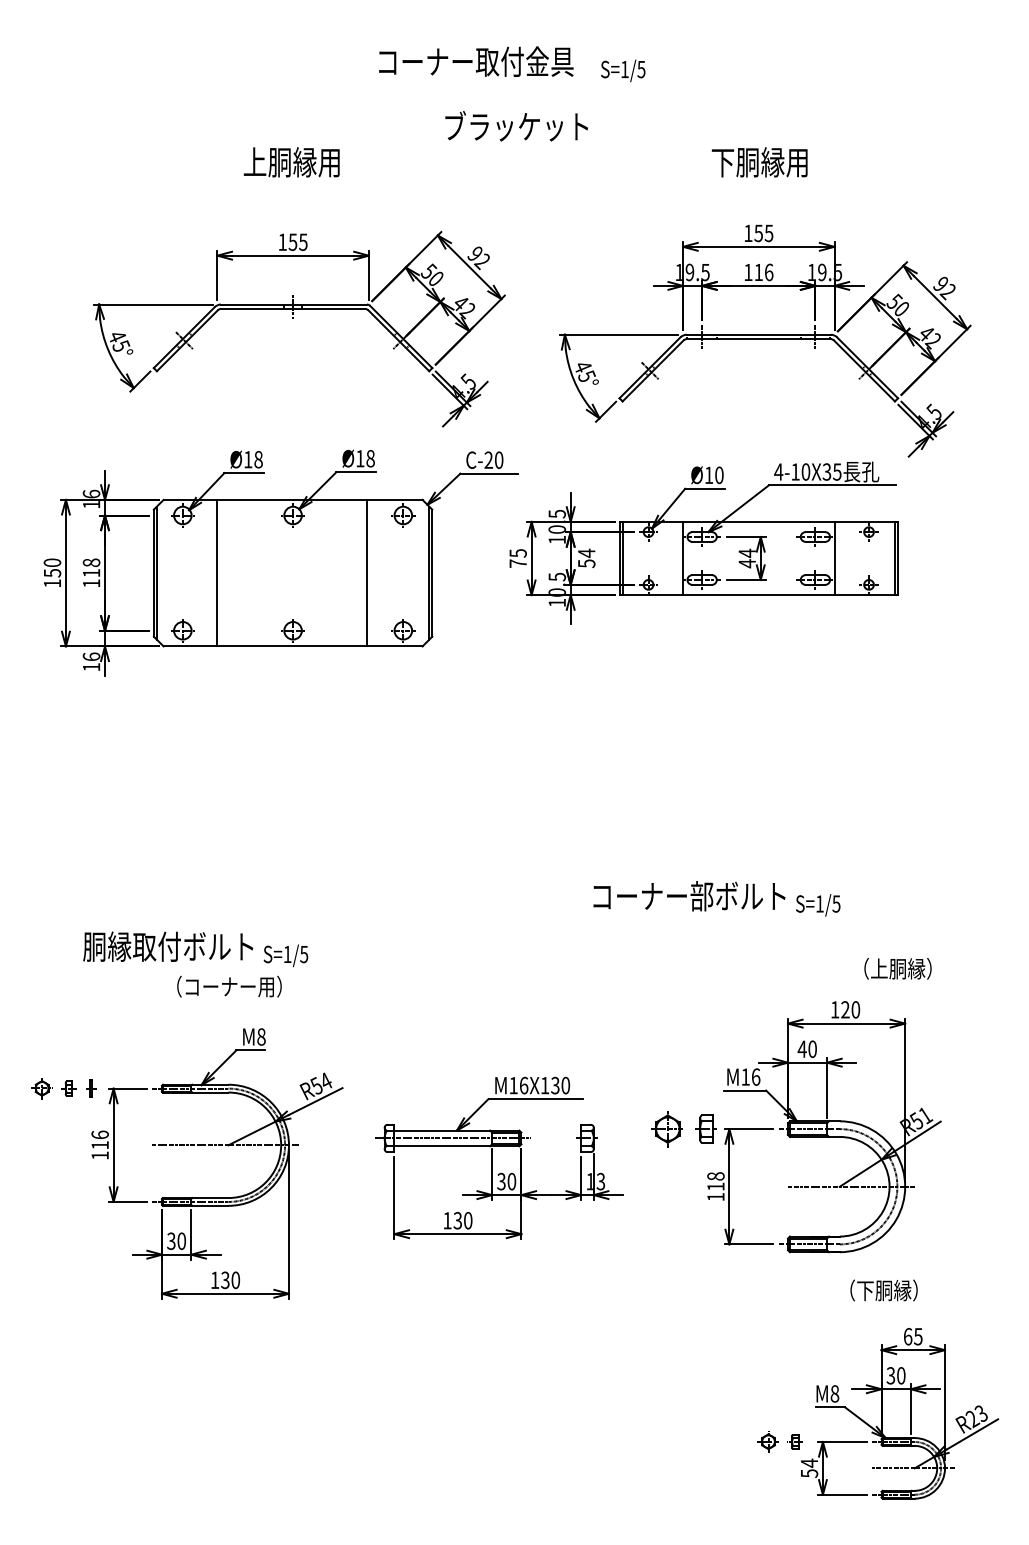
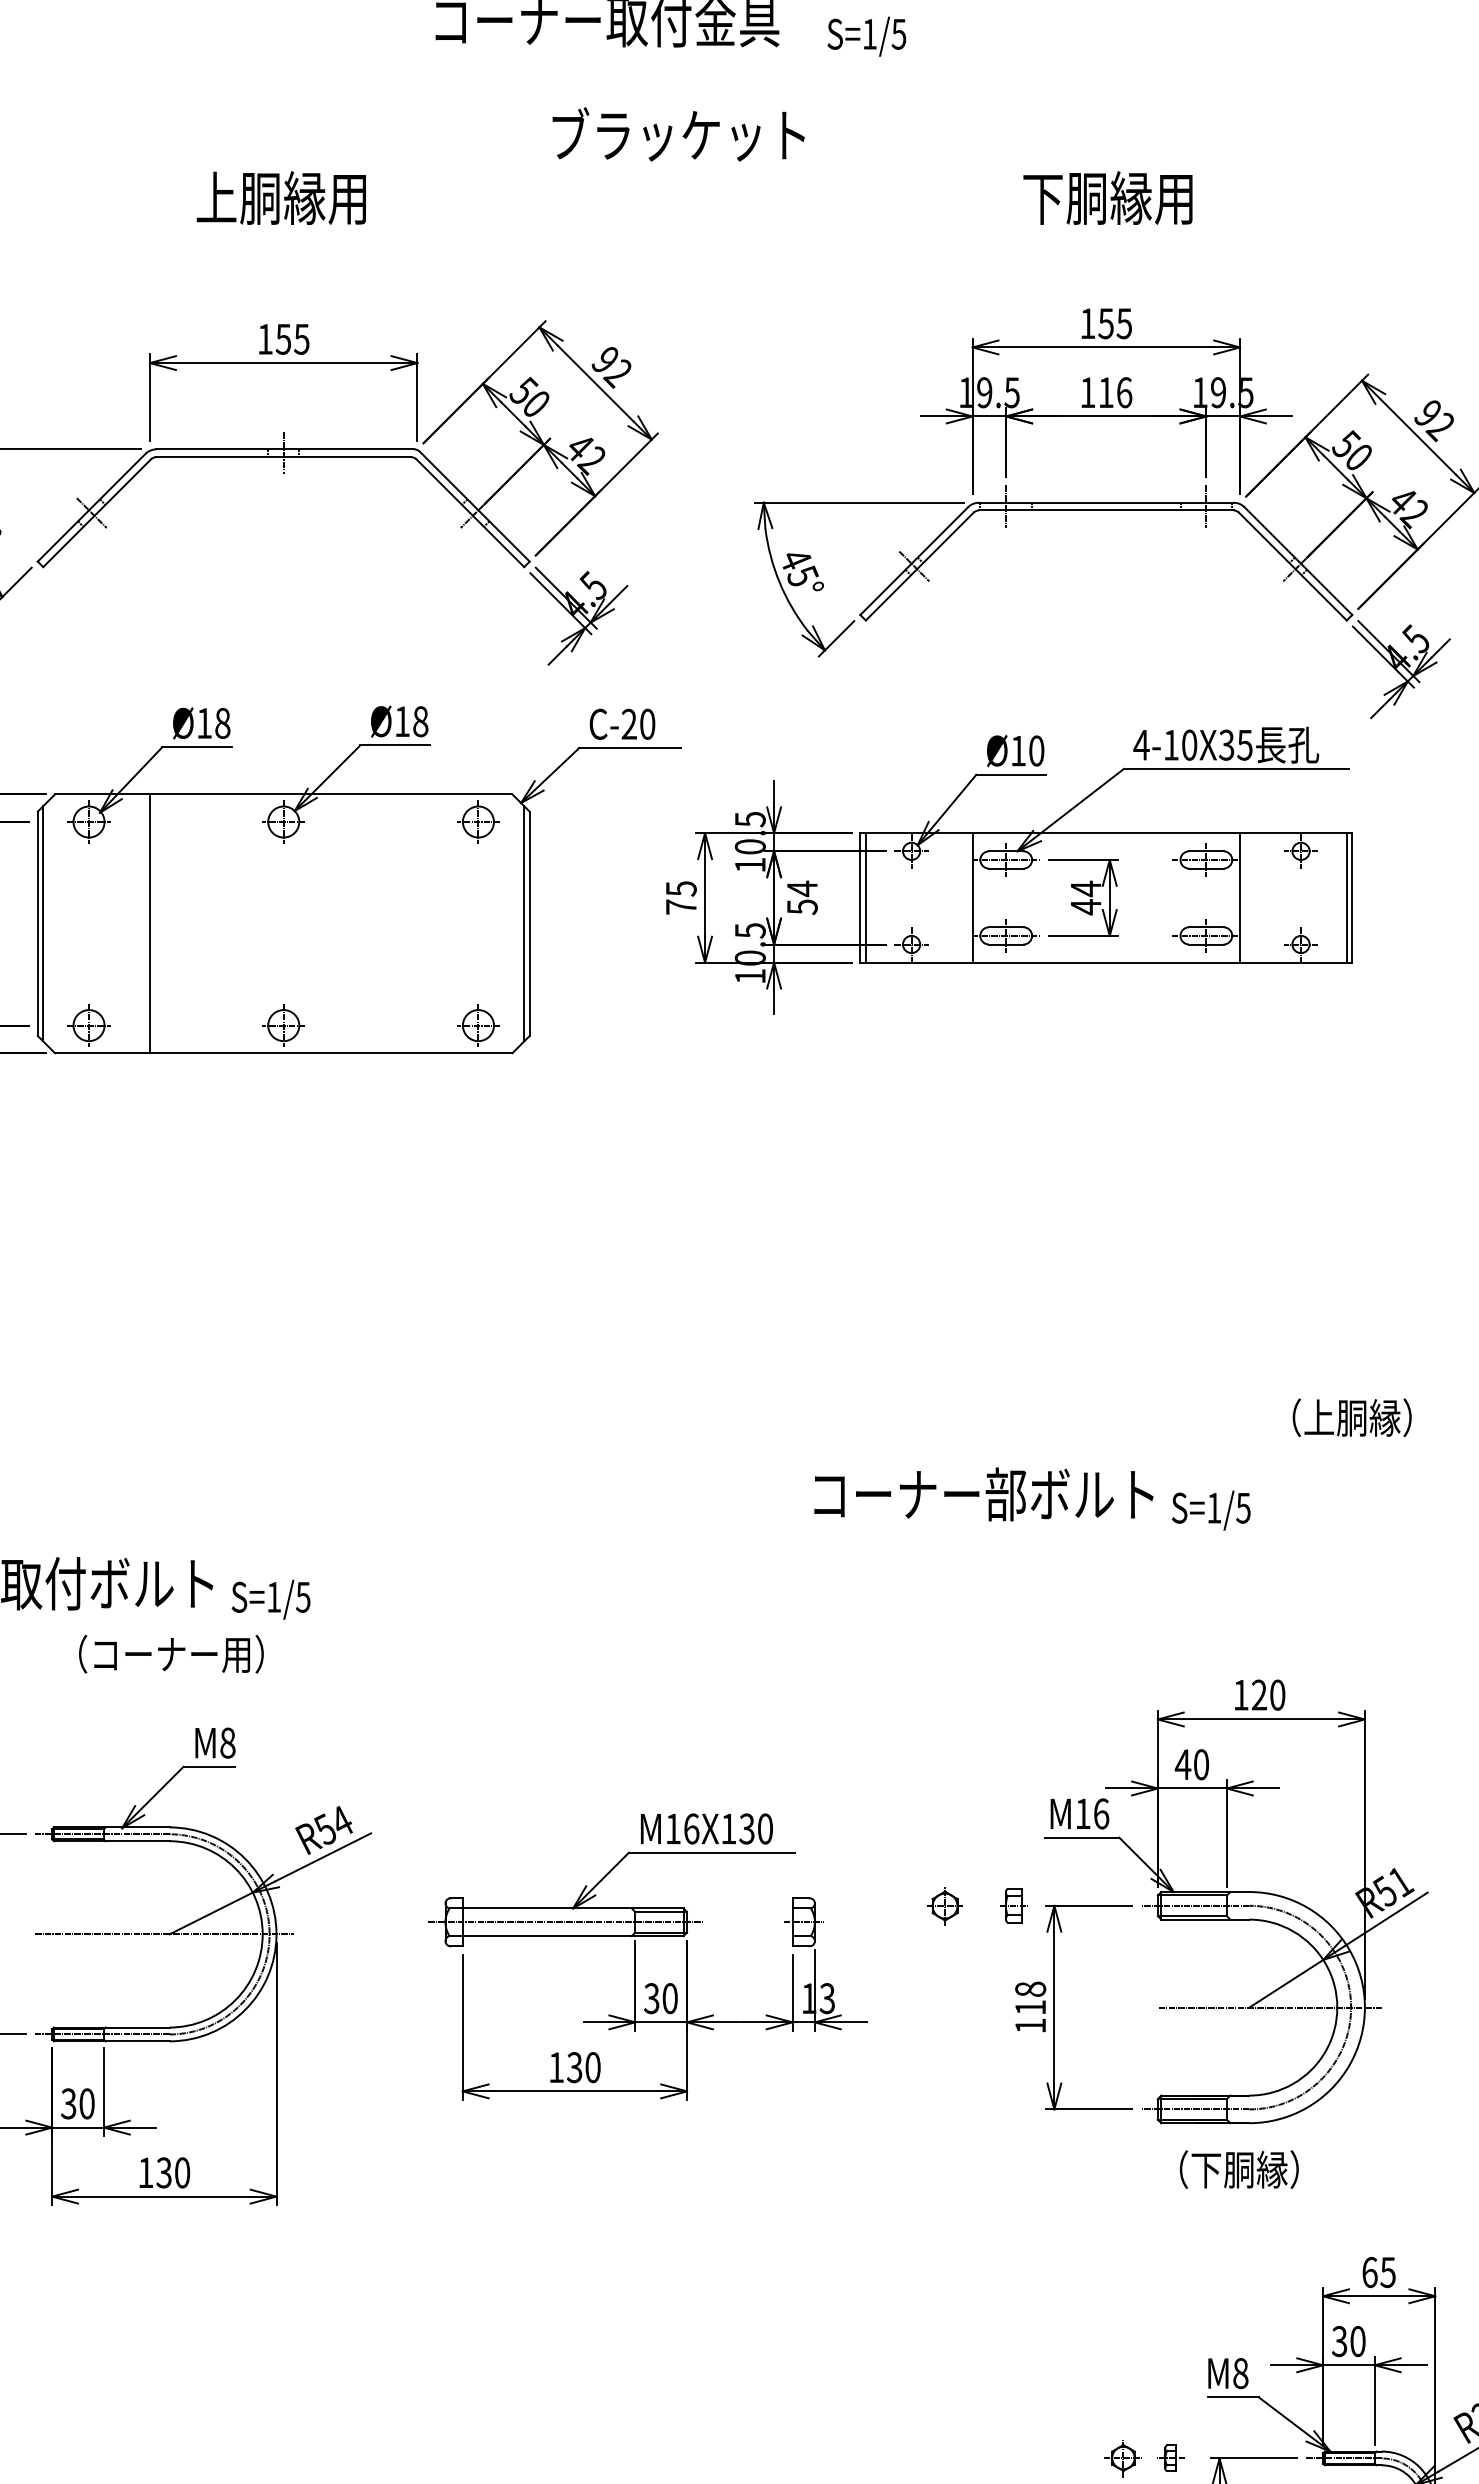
line: (366, 572) -> (413, 922), removed
text: (897, 968) -> (1351, 1417), moved
part: (705, 1128) -> (1012, 1904), size x0.7
part: (666, 1129) -> (943, 1906), size x0.6
text: (883, 1290) -> (1238, 2169), moved

